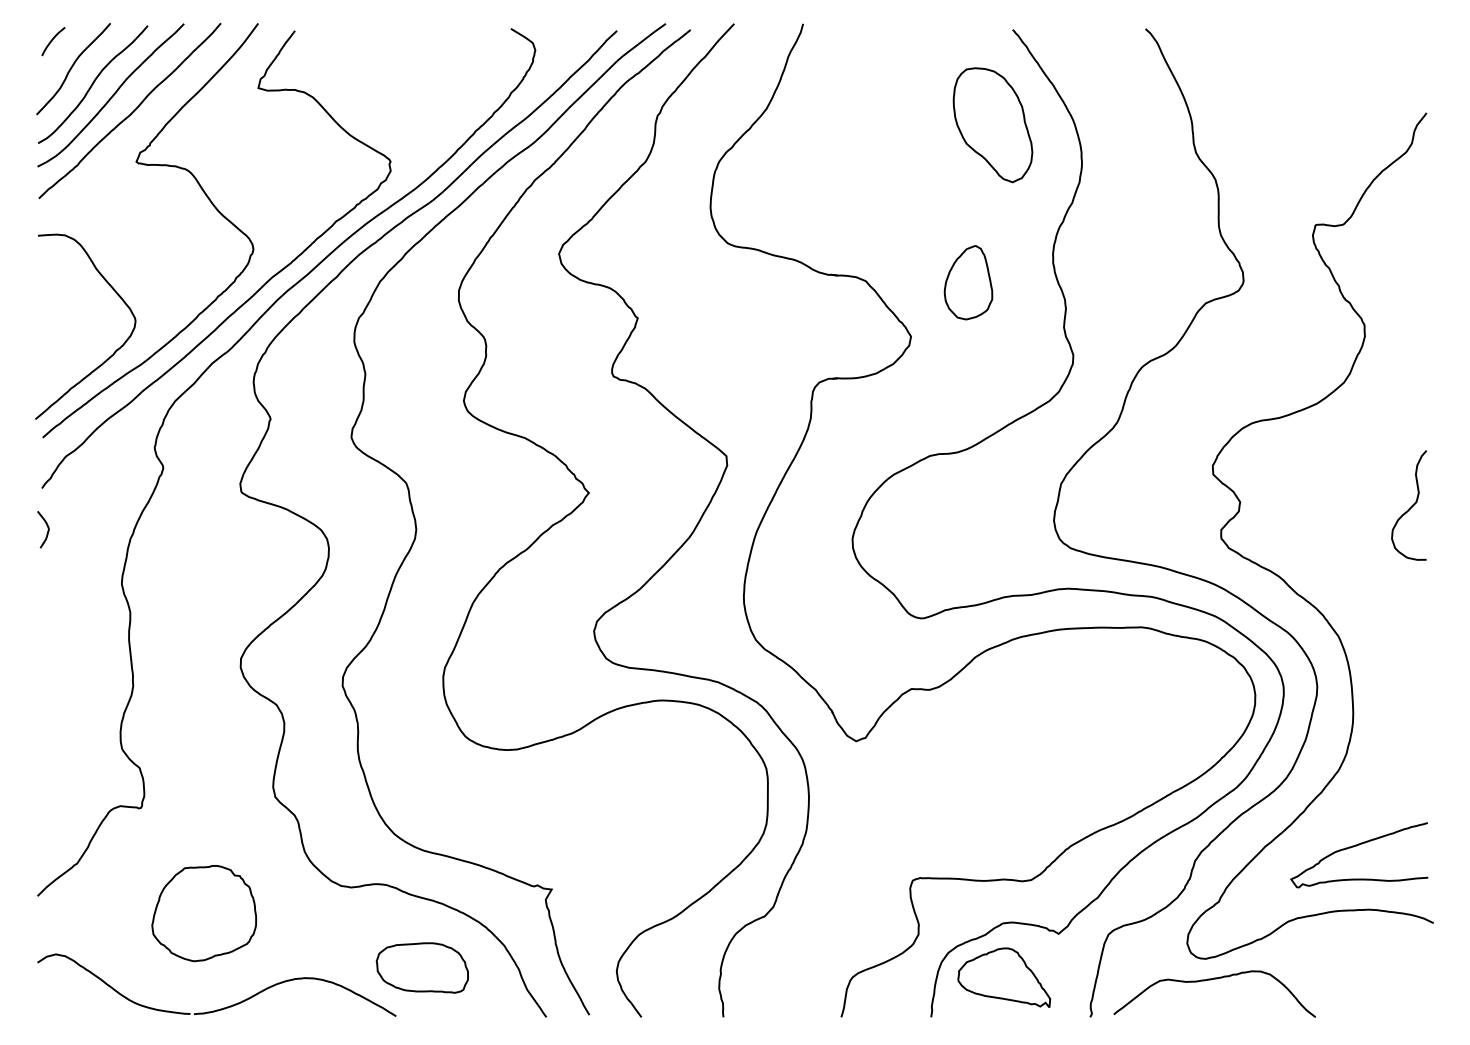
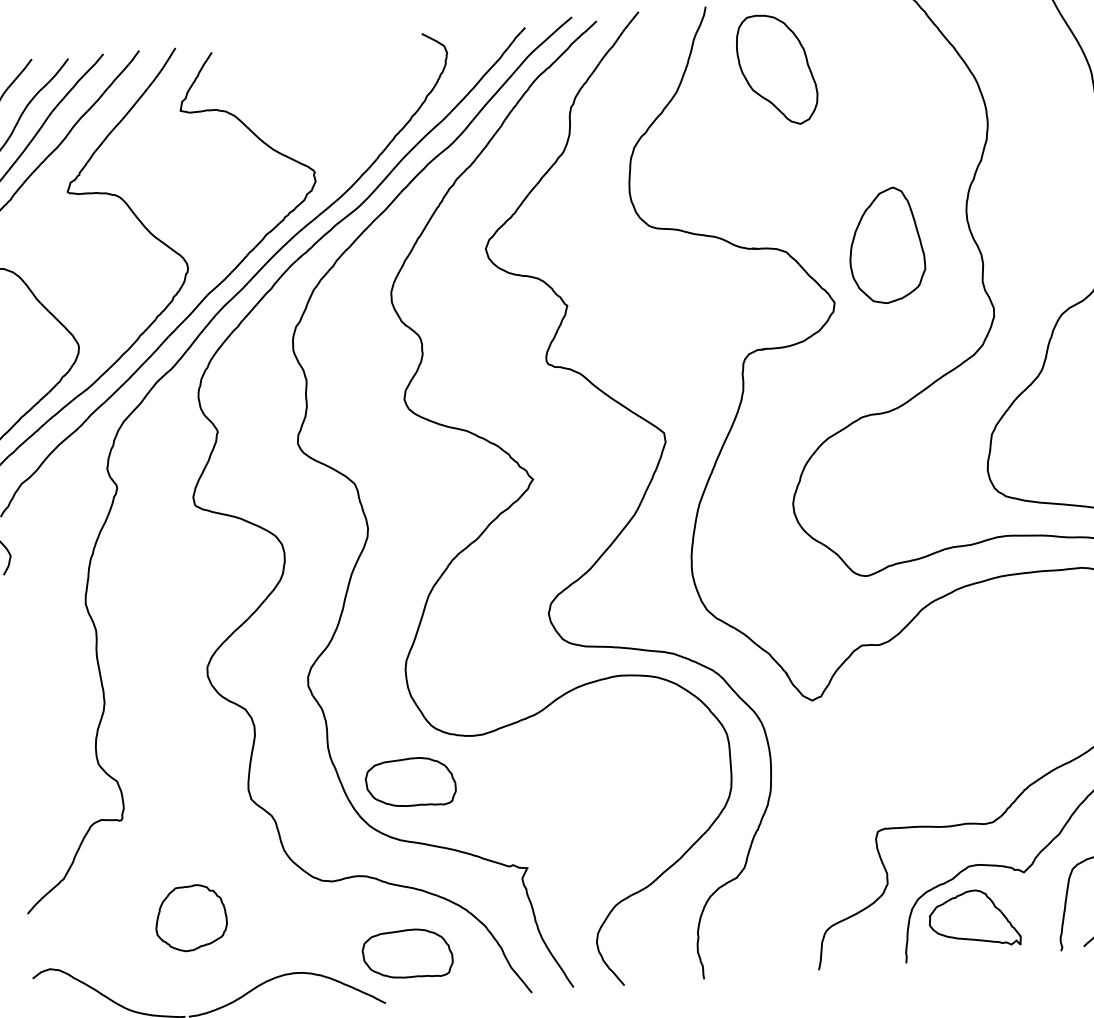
part: (992, 125) -> (776, 70), moved
part: (968, 282) -> (886, 245), size x1.6
part: (438, 792) -> (409, 782), added
part: (203, 913) -> (190, 918), size x0.7

